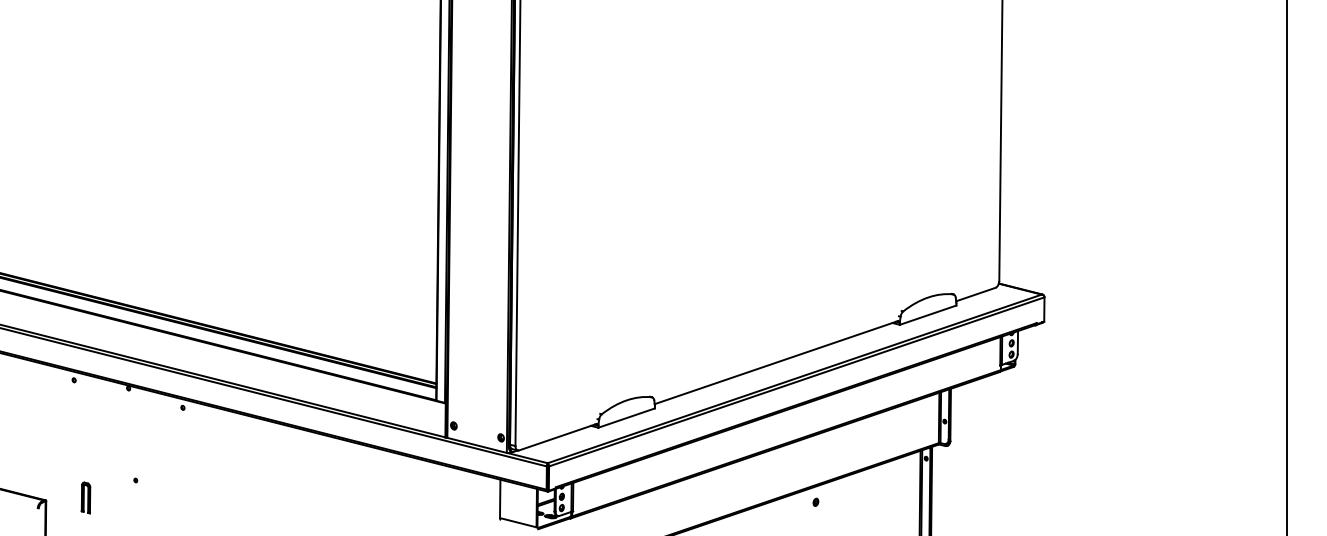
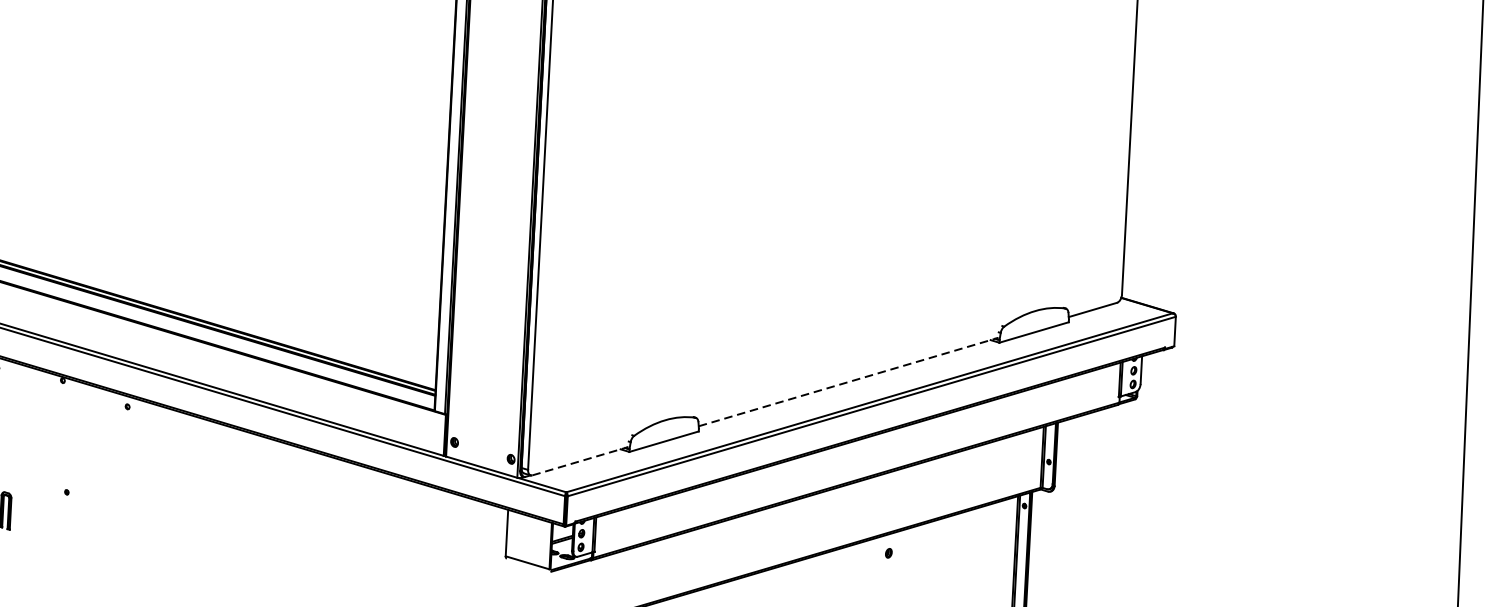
line: (776, 362) -> (848, 382), solid -> dashed
line: (558, 436) -> (580, 460), solid -> dashed

